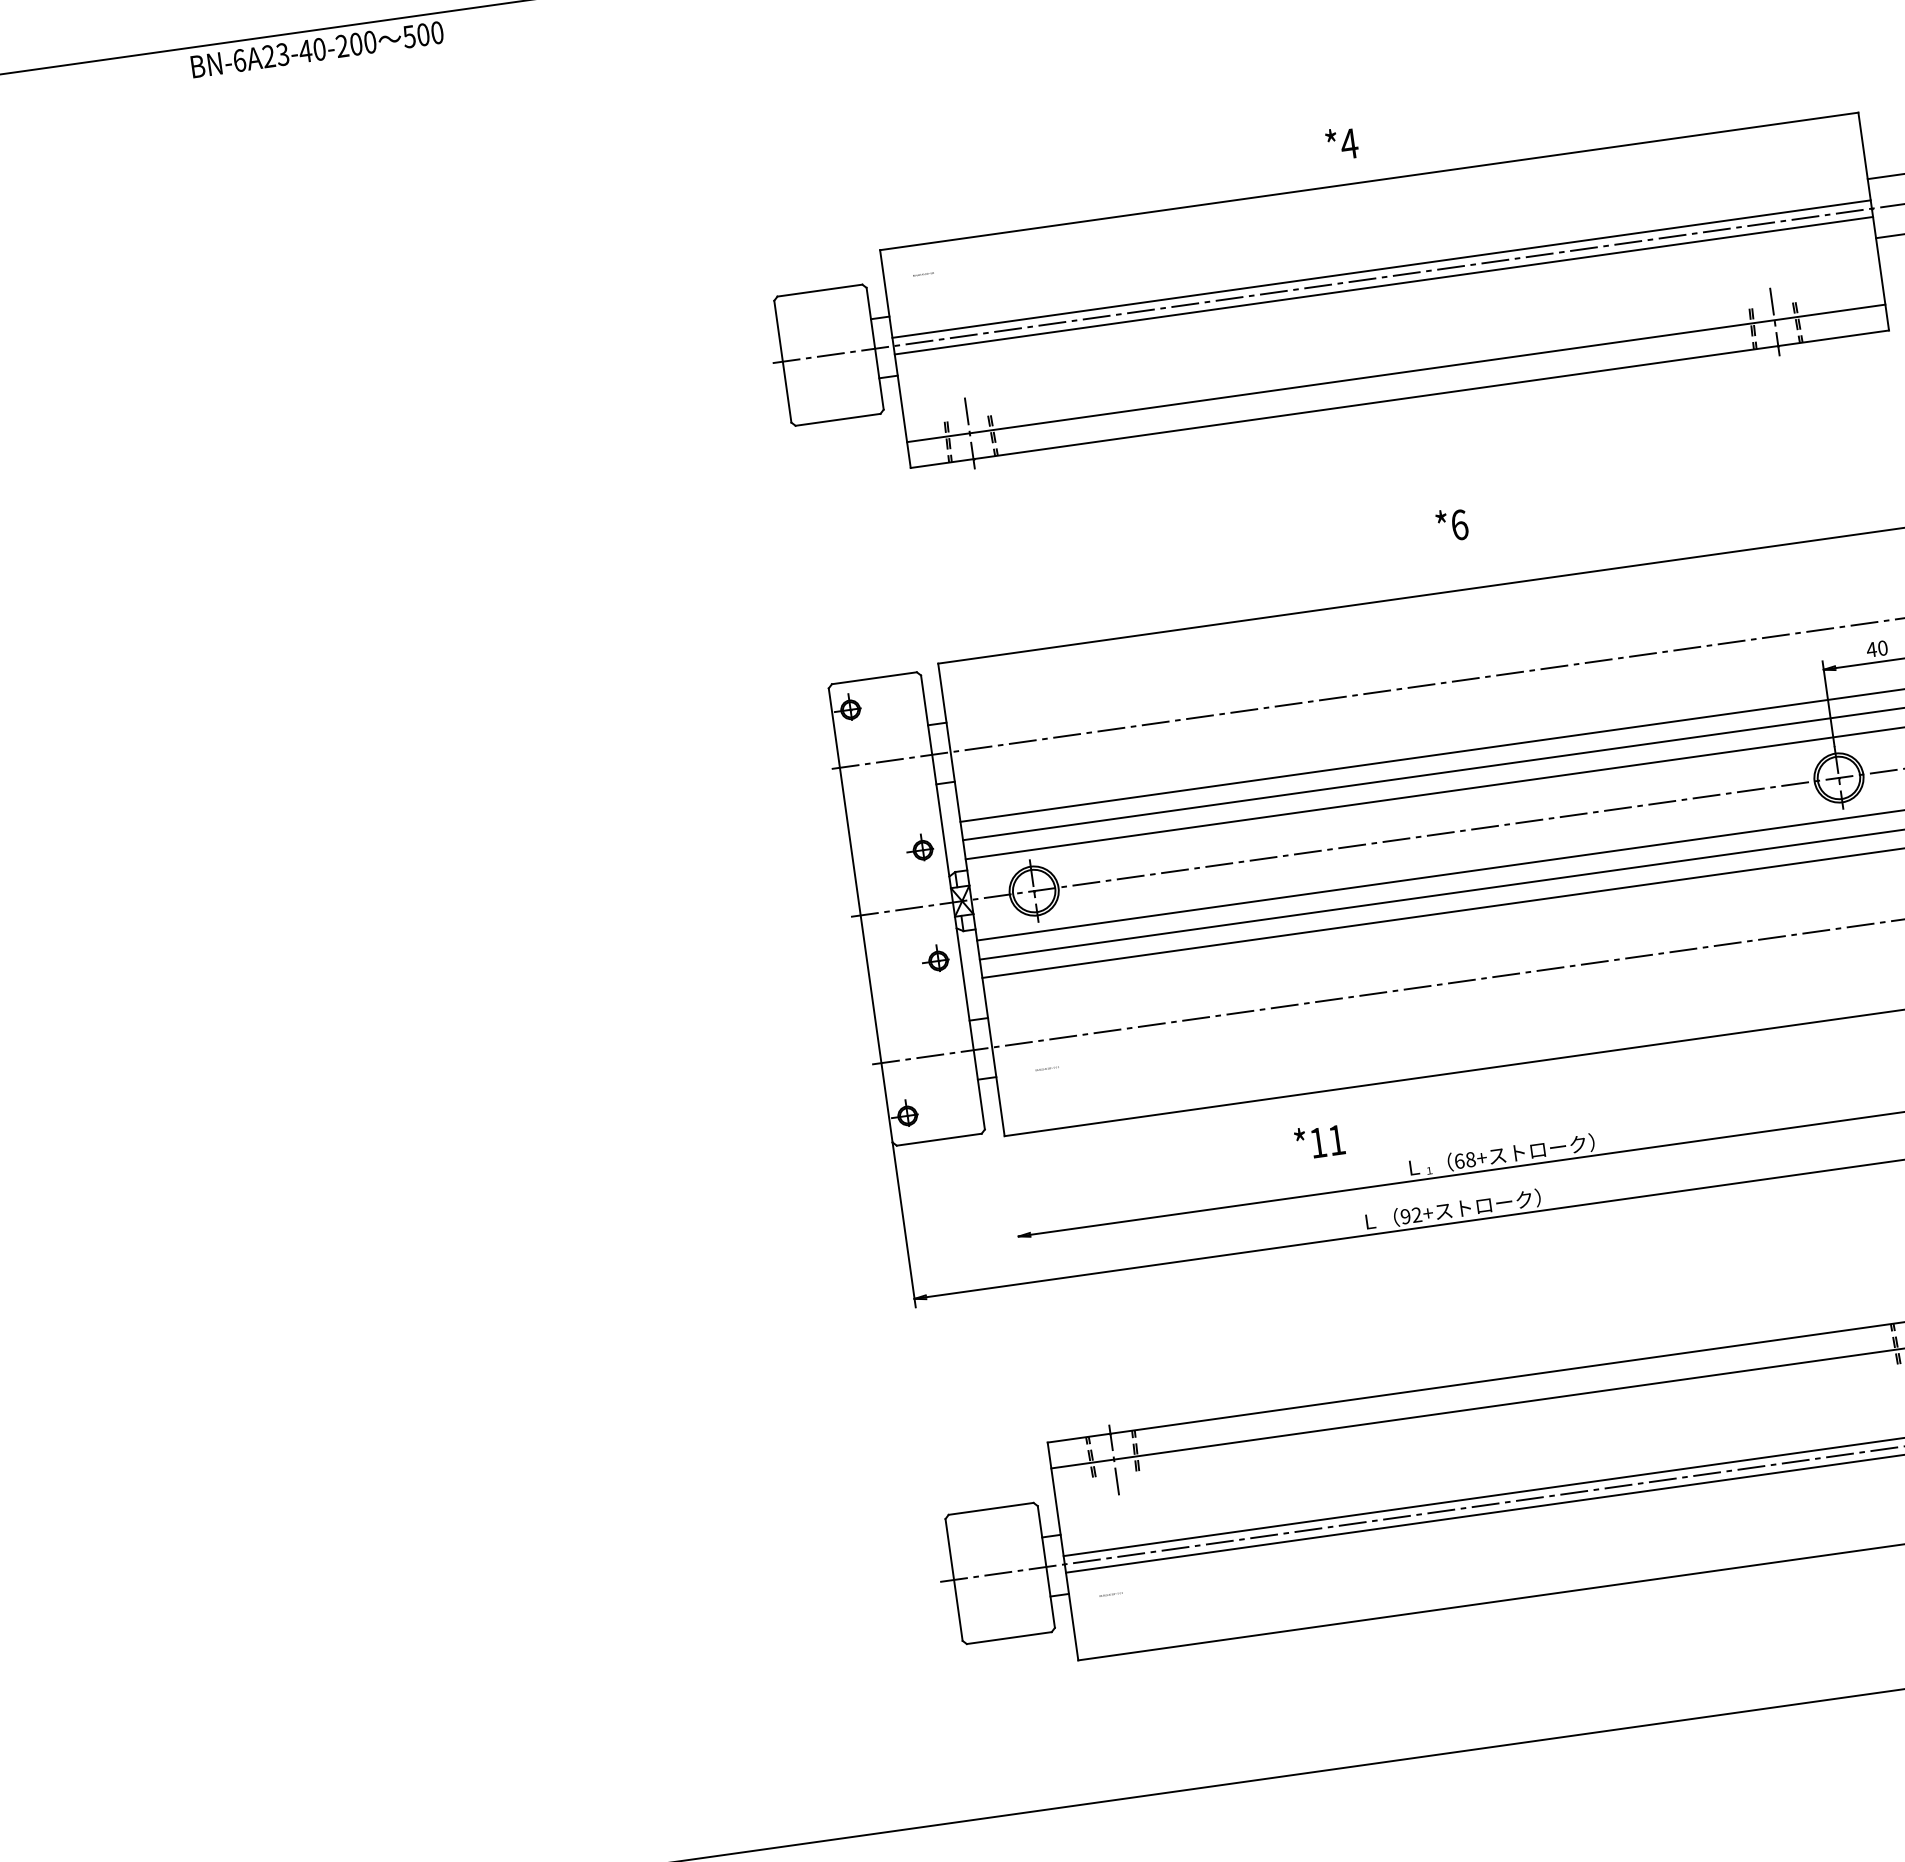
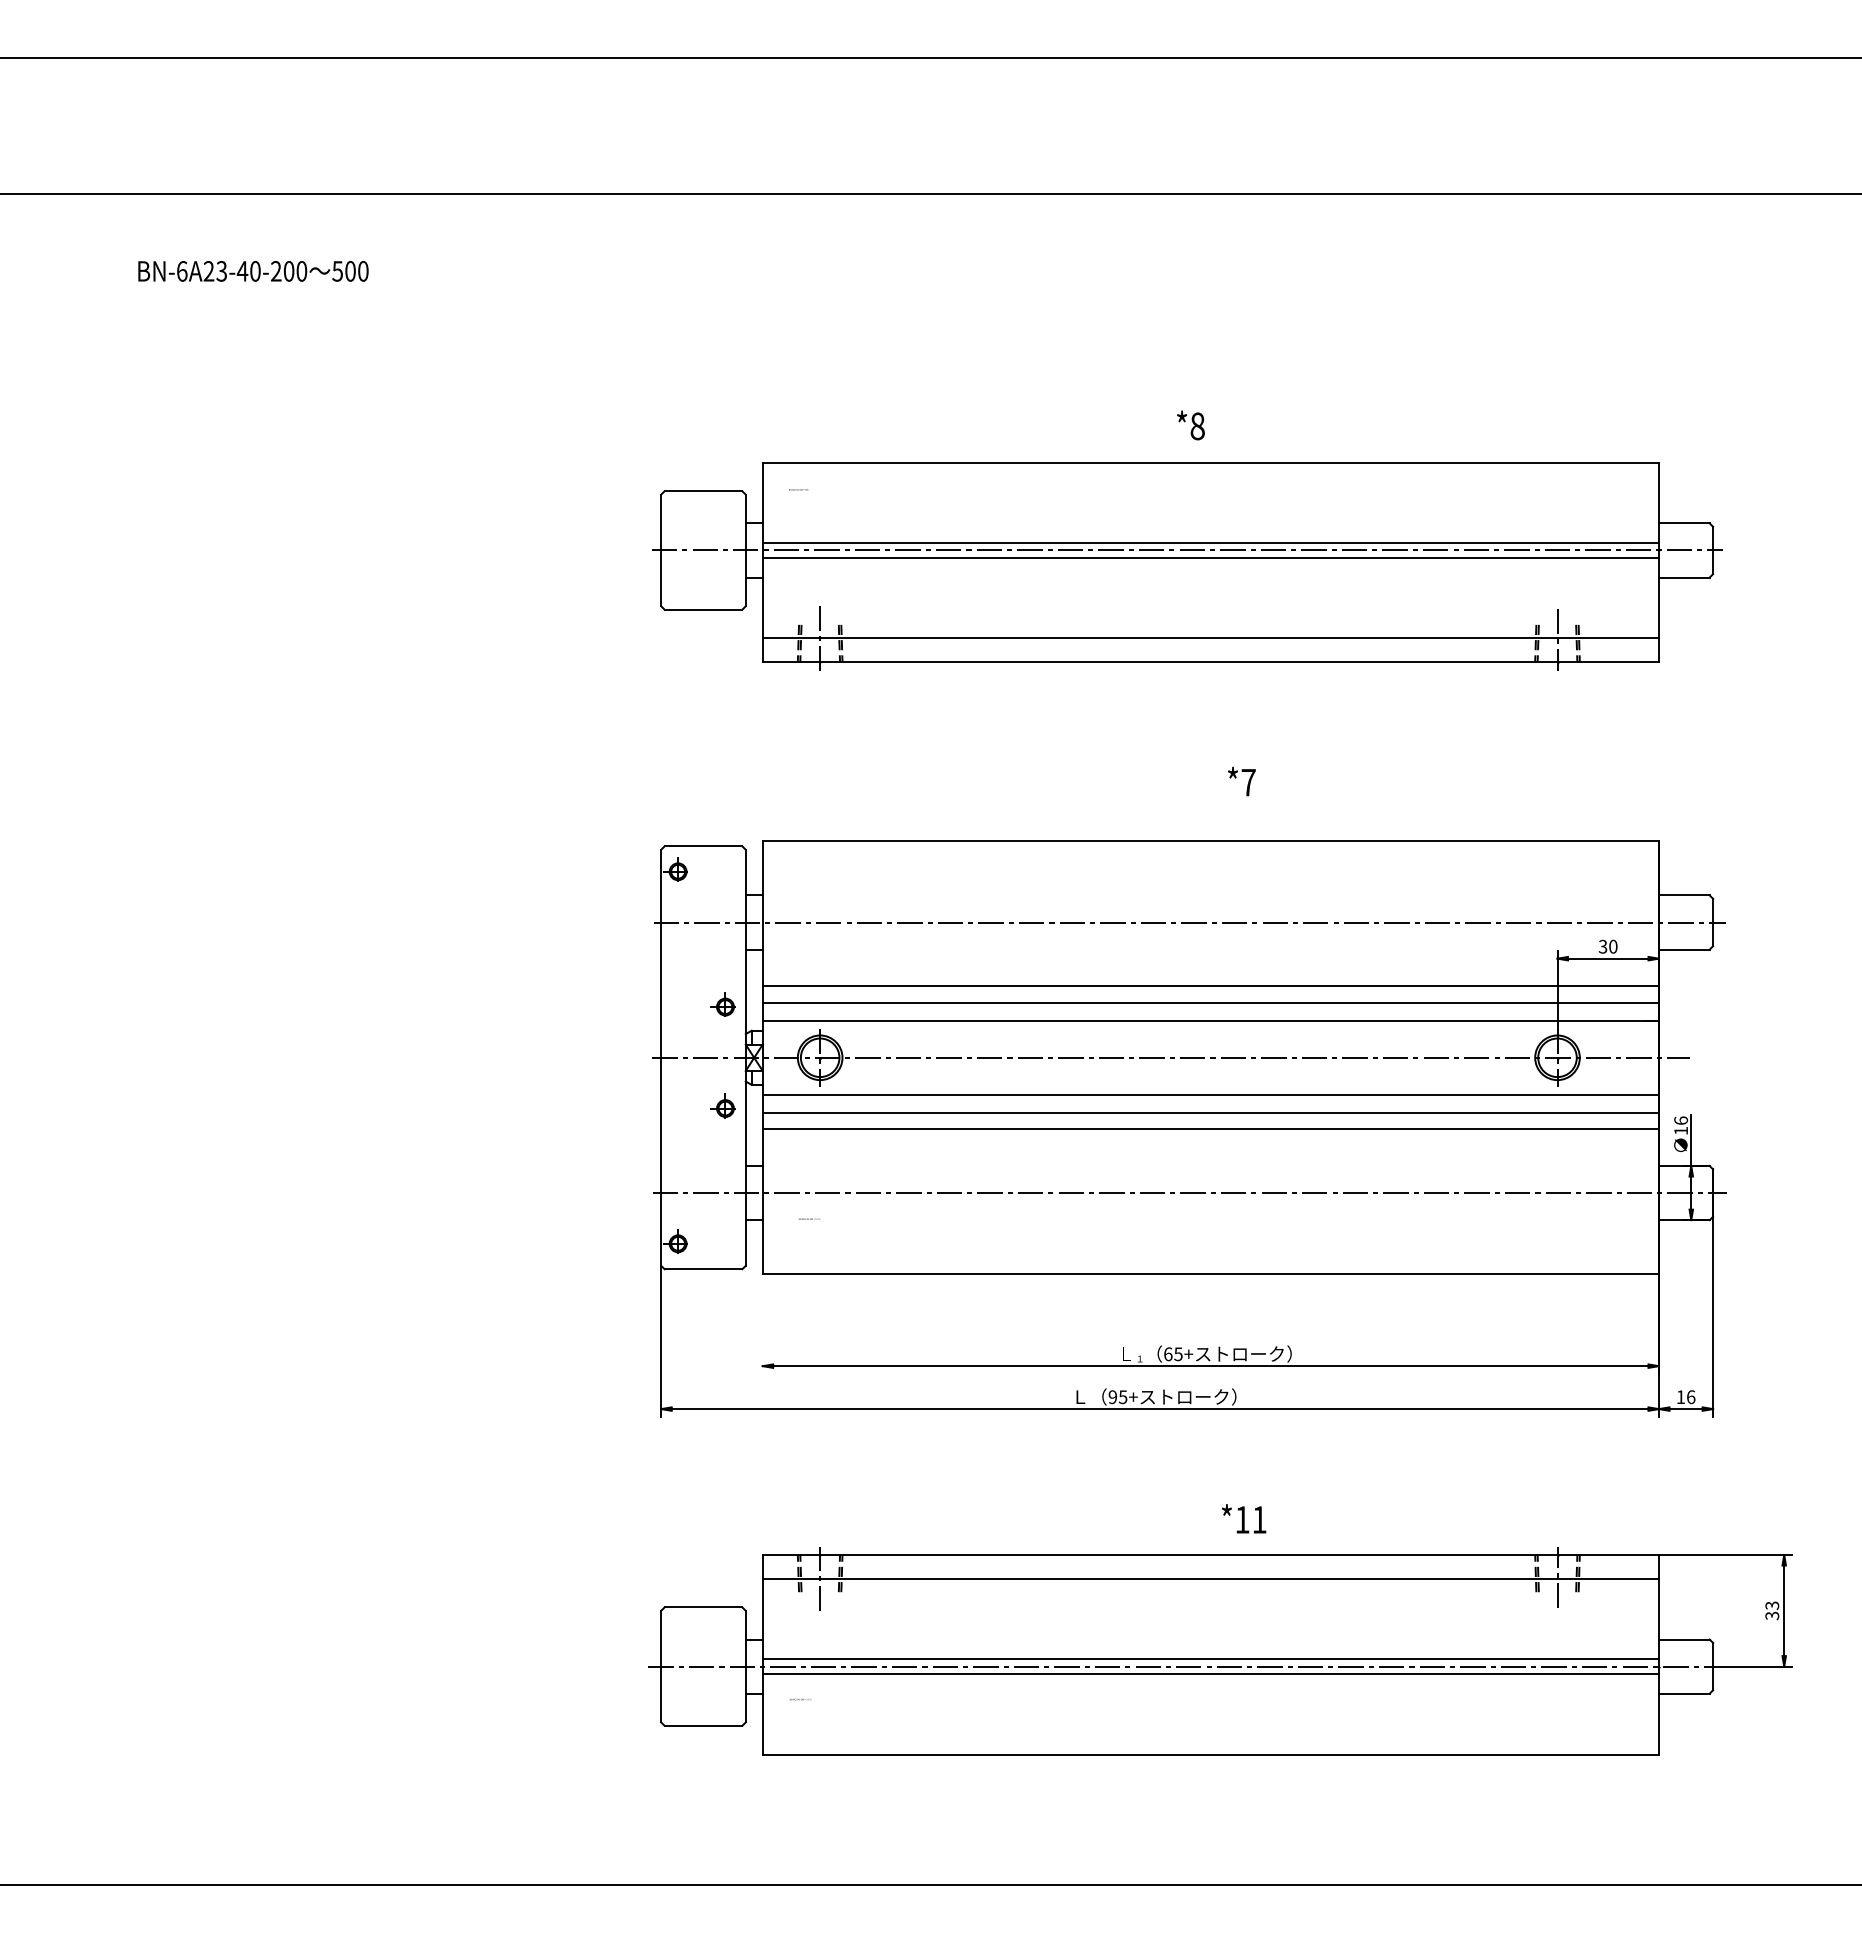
text: (317, 49) -> (253, 271), moved
text: (1349, 144) -> (1197, 426), *4 -> *8
text: (1459, 524) -> (1248, 782), *6 -> *7
text: (1871, 649) -> (1602, 946), 40 -> 30
text: (1320, 1141) -> (1244, 1518), moved
text: (1470, 1159) -> (1178, 1354), 68+ -> 65+
text: (1416, 1215) -> (1122, 1397), 92+ -> 95+

